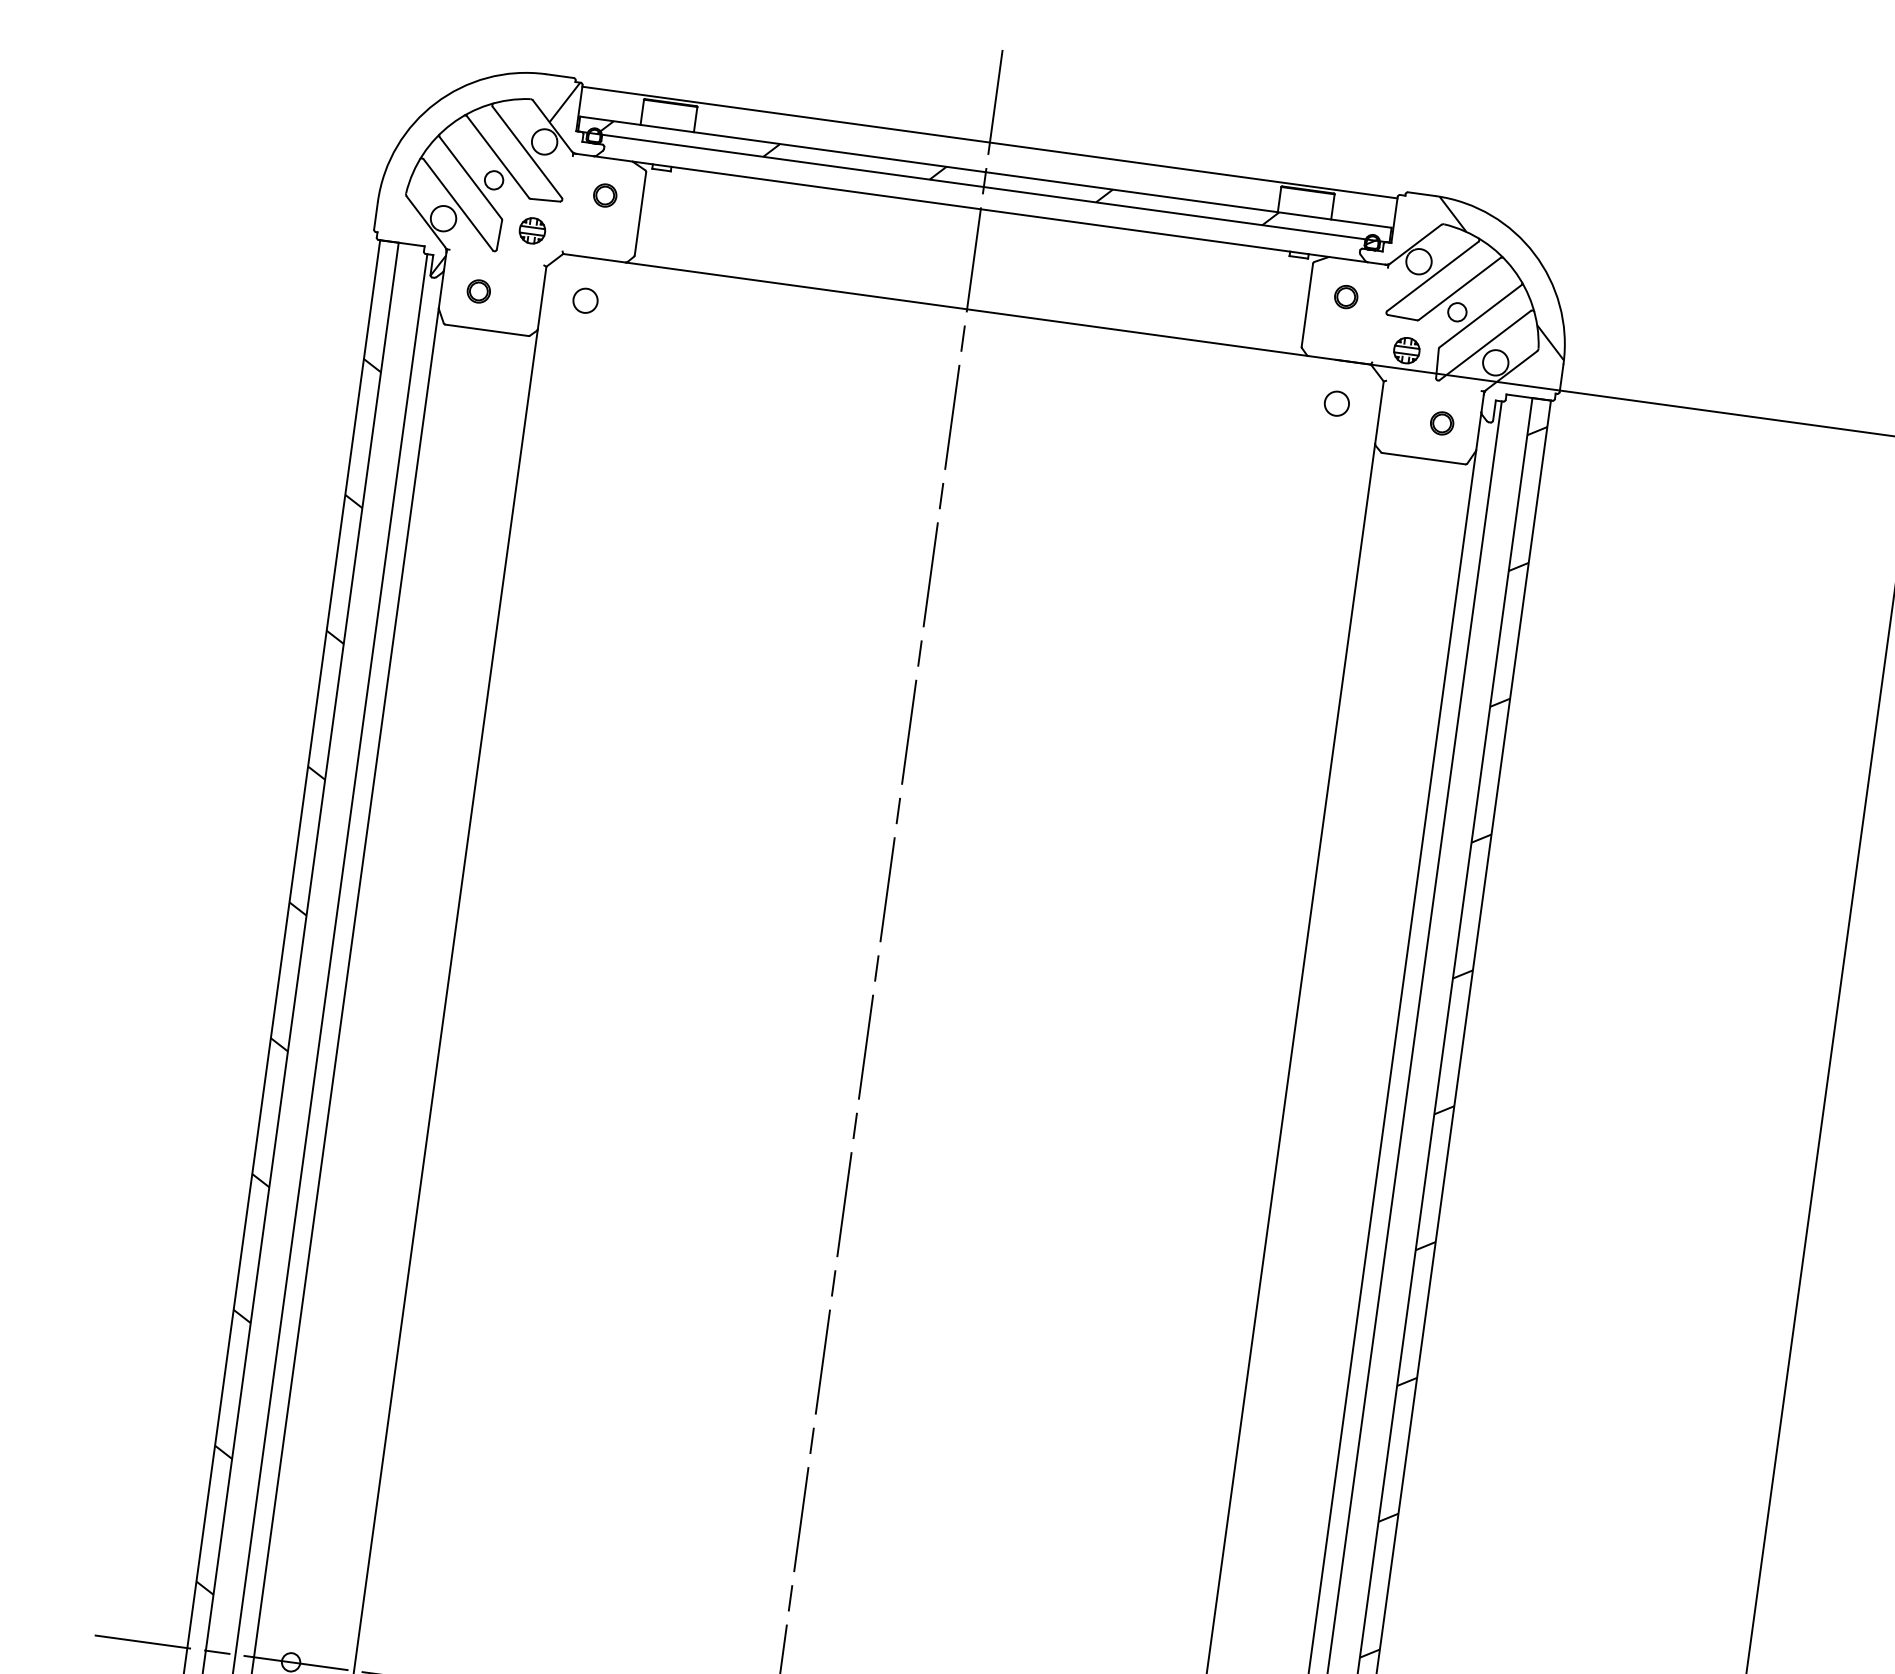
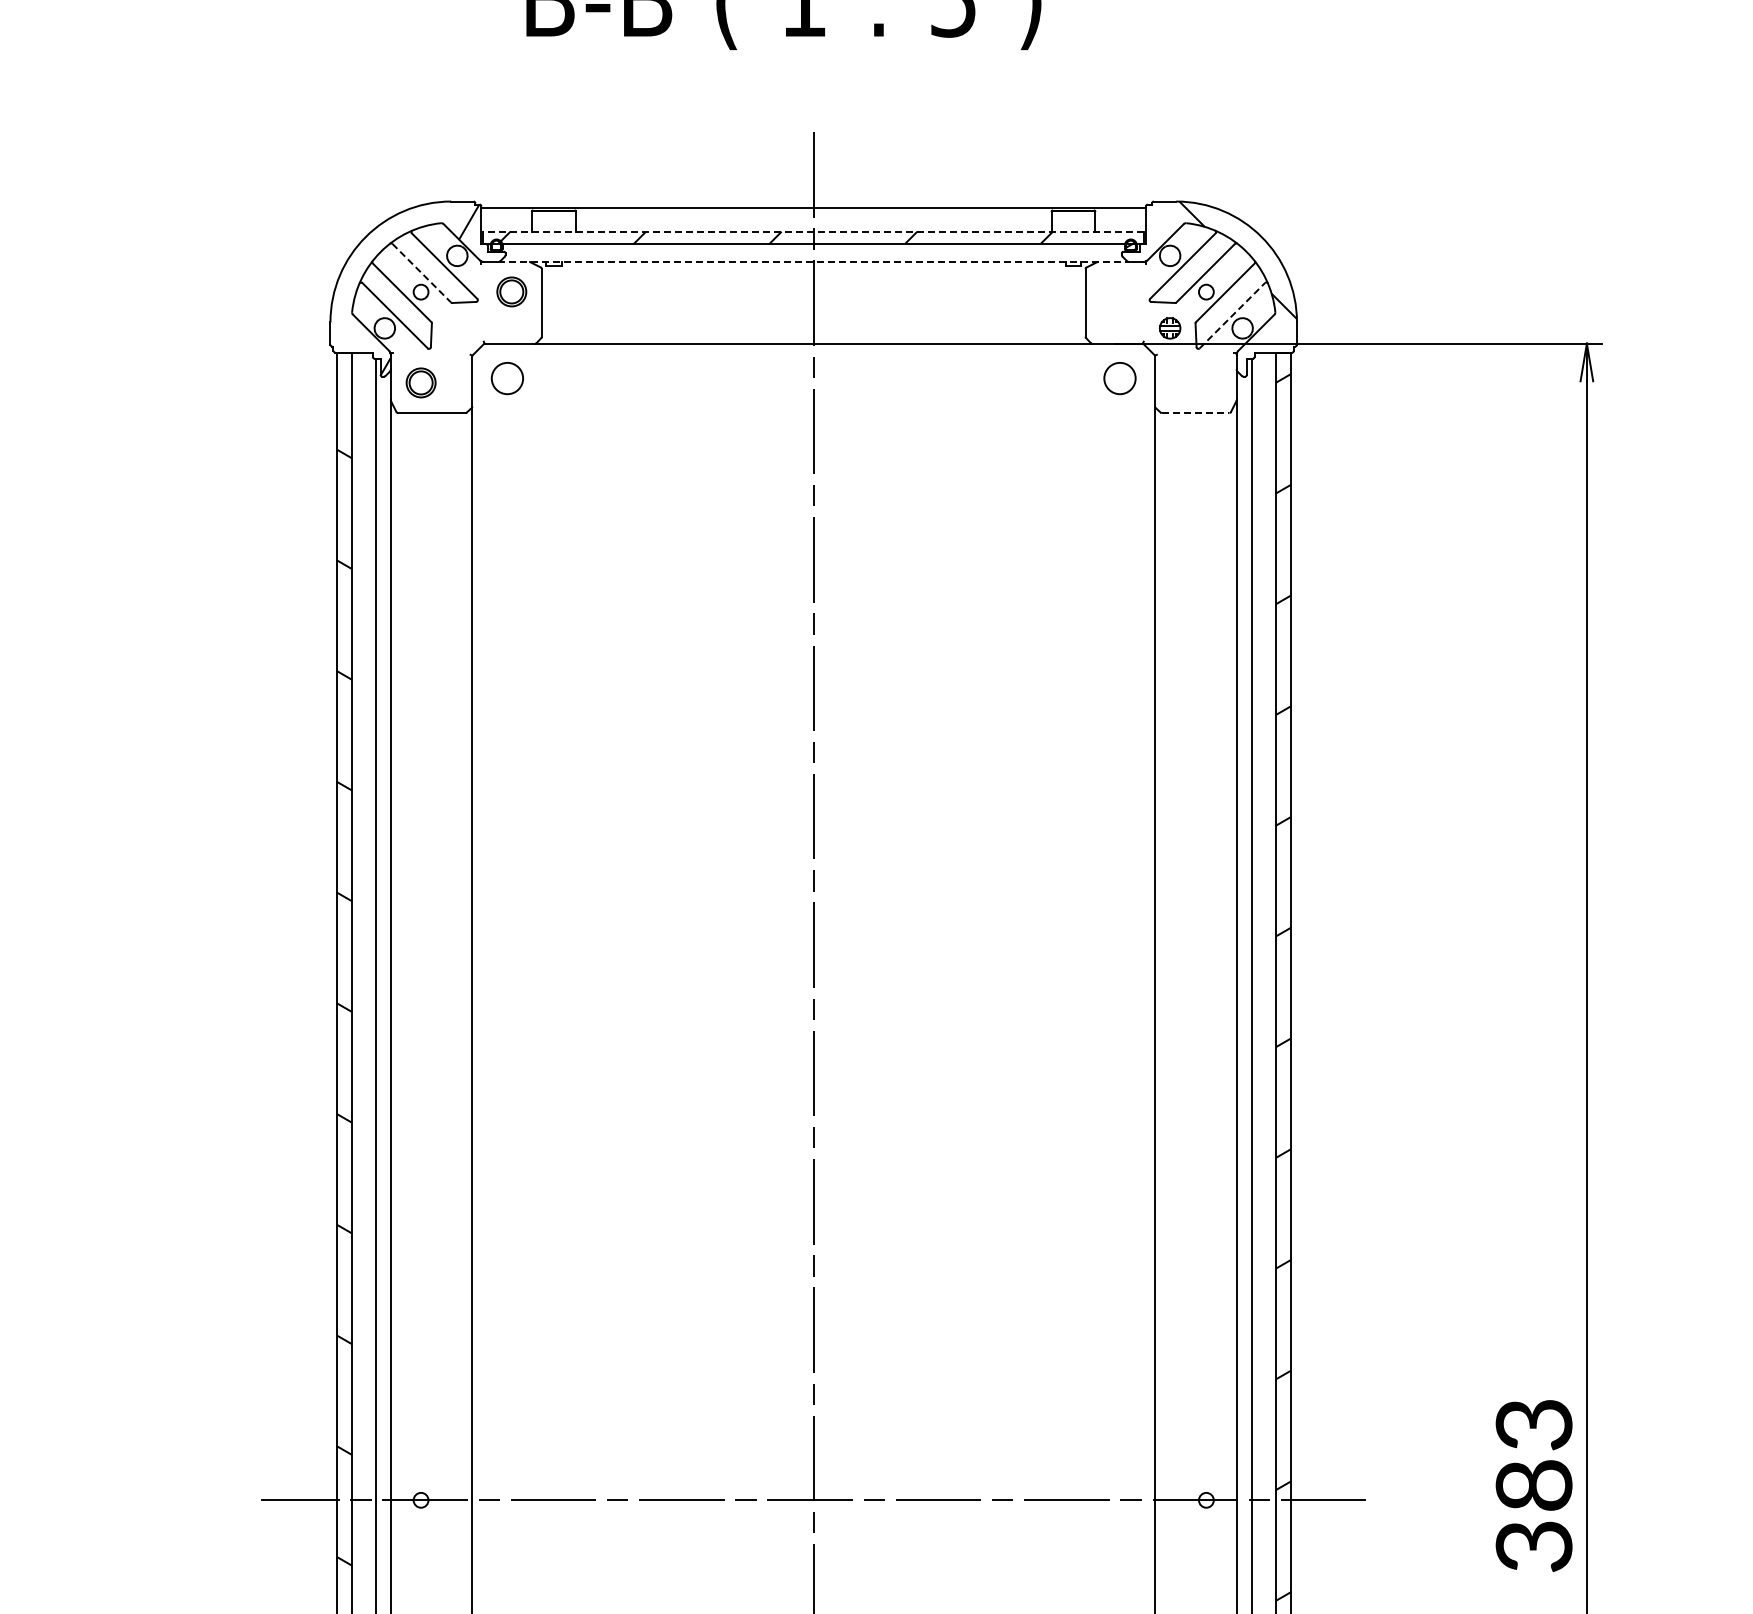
line: (498, 157) -> (422, 273), solid -> dashed
line: (985, 171) -> (813, 231), solid -> dashed
part: (604, 195) -> (511, 292), size x1.6
line: (981, 208) -> (814, 261), solid -> dashed
part: (532, 231) -> (457, 328), removed
part: (478, 291) -> (420, 382), size x1.6
part: (1345, 297) -> (1115, 292), removed
circle: (585, 300) -> (507, 378), size x1.6
line: (1485, 345) -> (1232, 315), solid -> dashed
circle: (1336, 403) -> (1119, 378), size x1.6
part: (1442, 423) -> (1206, 382), removed
line: (1423, 458) -> (1195, 412), solid -> dashed

